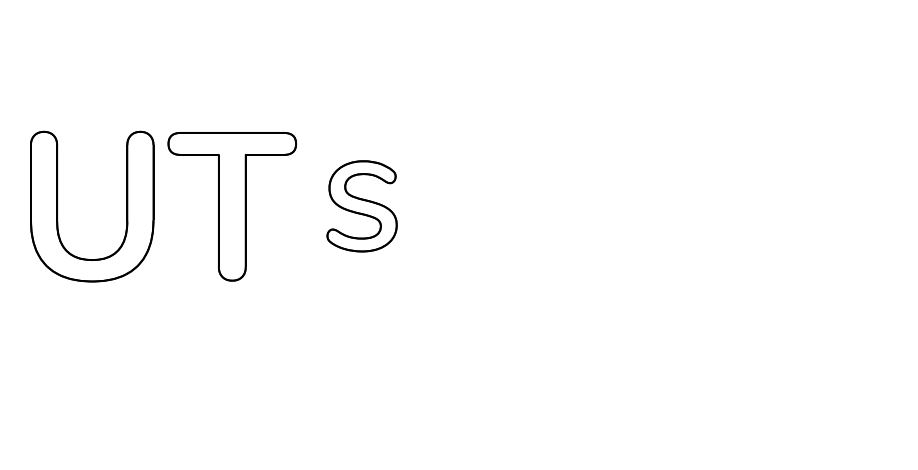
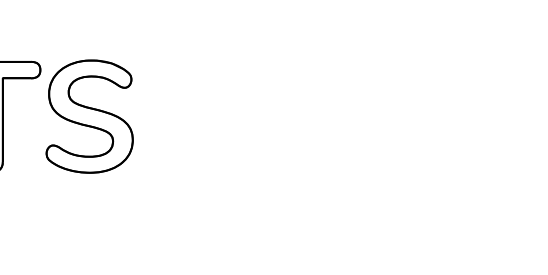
part: (361, 206) -> (89, 116), size x1.67

